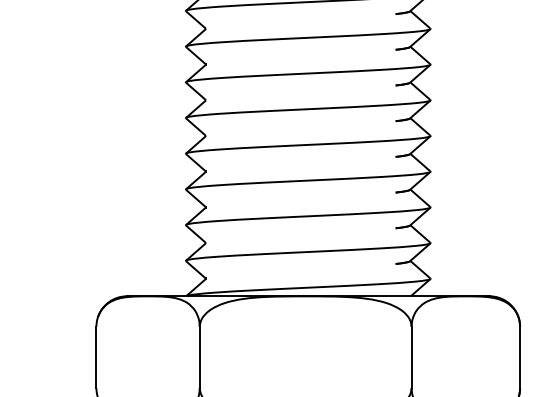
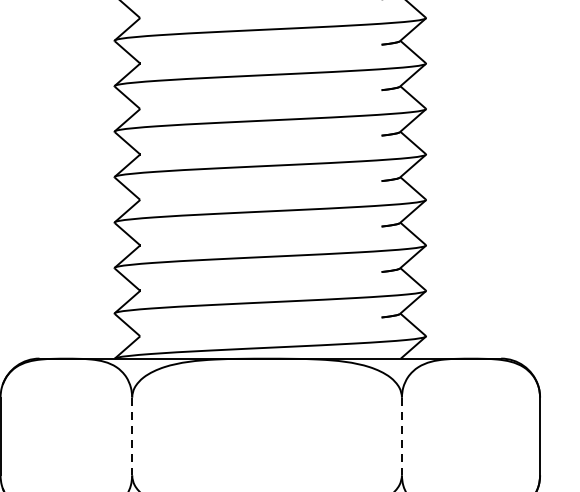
line: (199, 357) -> (131, 436), solid -> dashed
line: (411, 357) -> (401, 436), solid -> dashed

